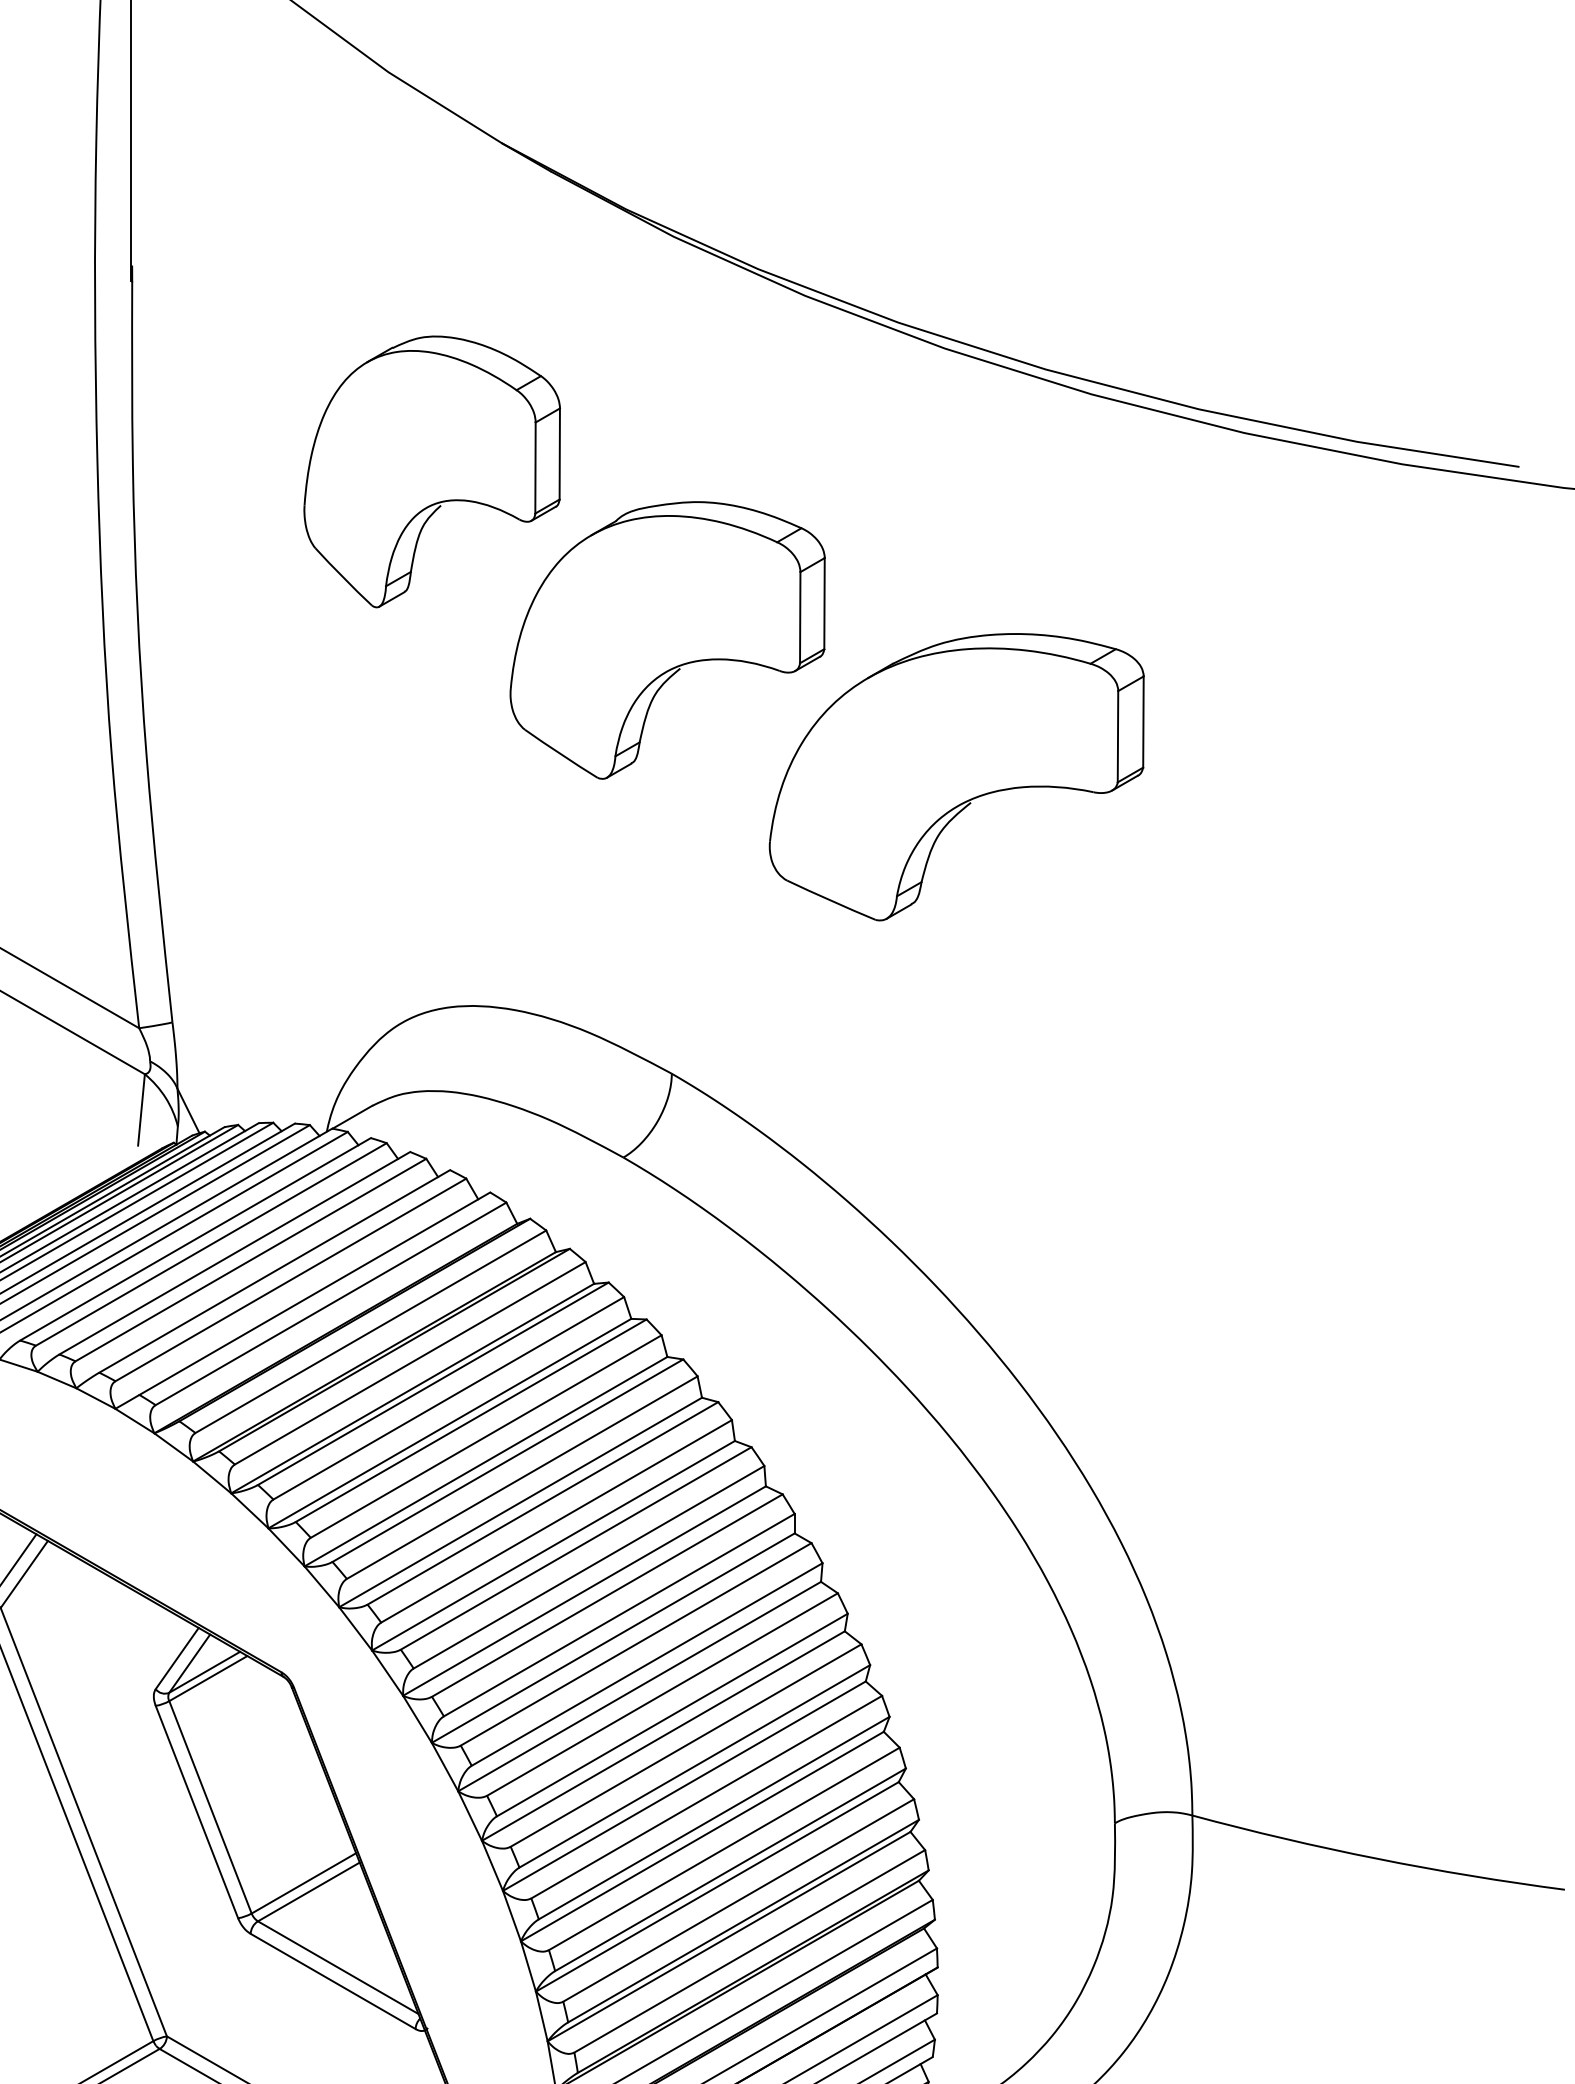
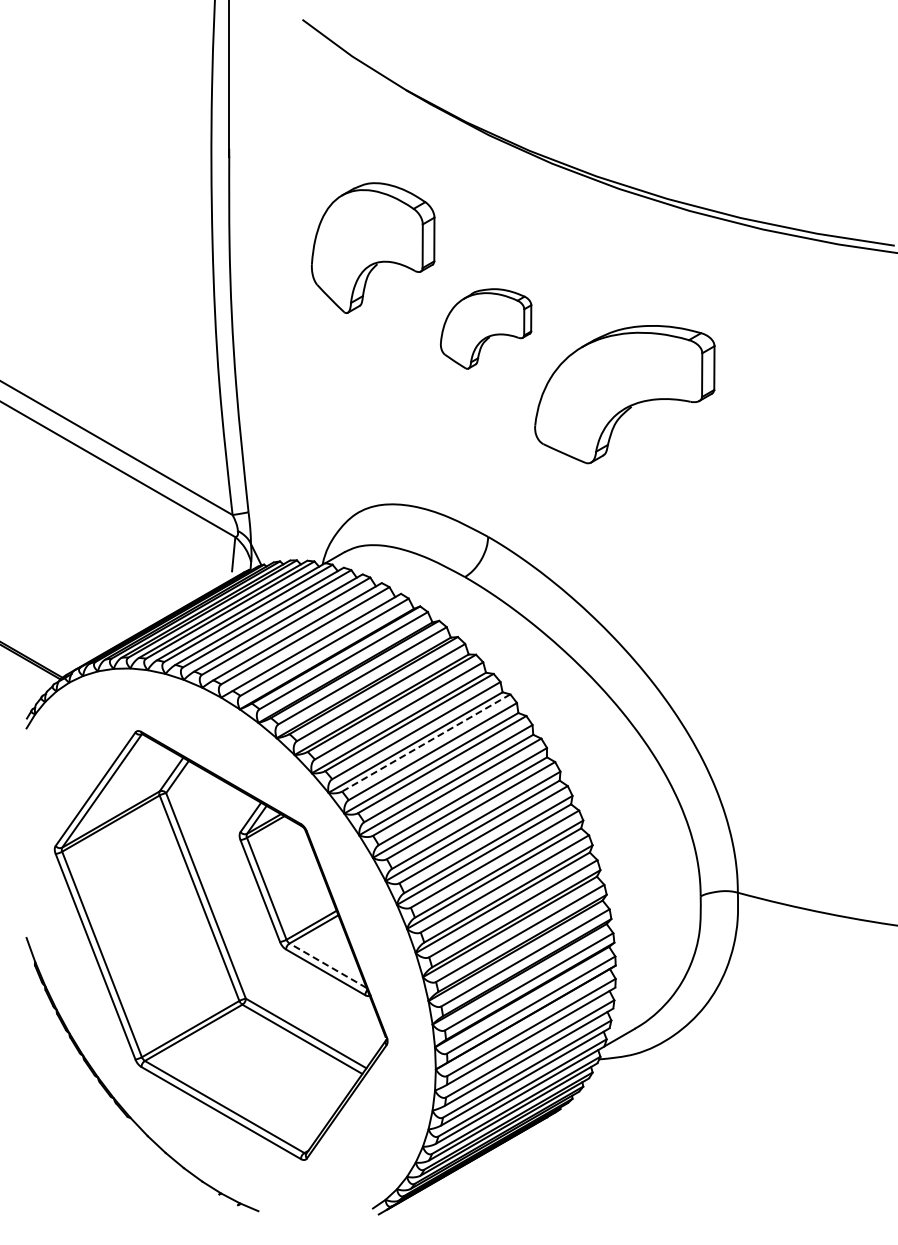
part: (666, 639) -> (485, 328), size x0.6
line: (541, 1504) -> (425, 743), solid -> dashed
line: (336, 1967) -> (327, 965), solid -> dashed

